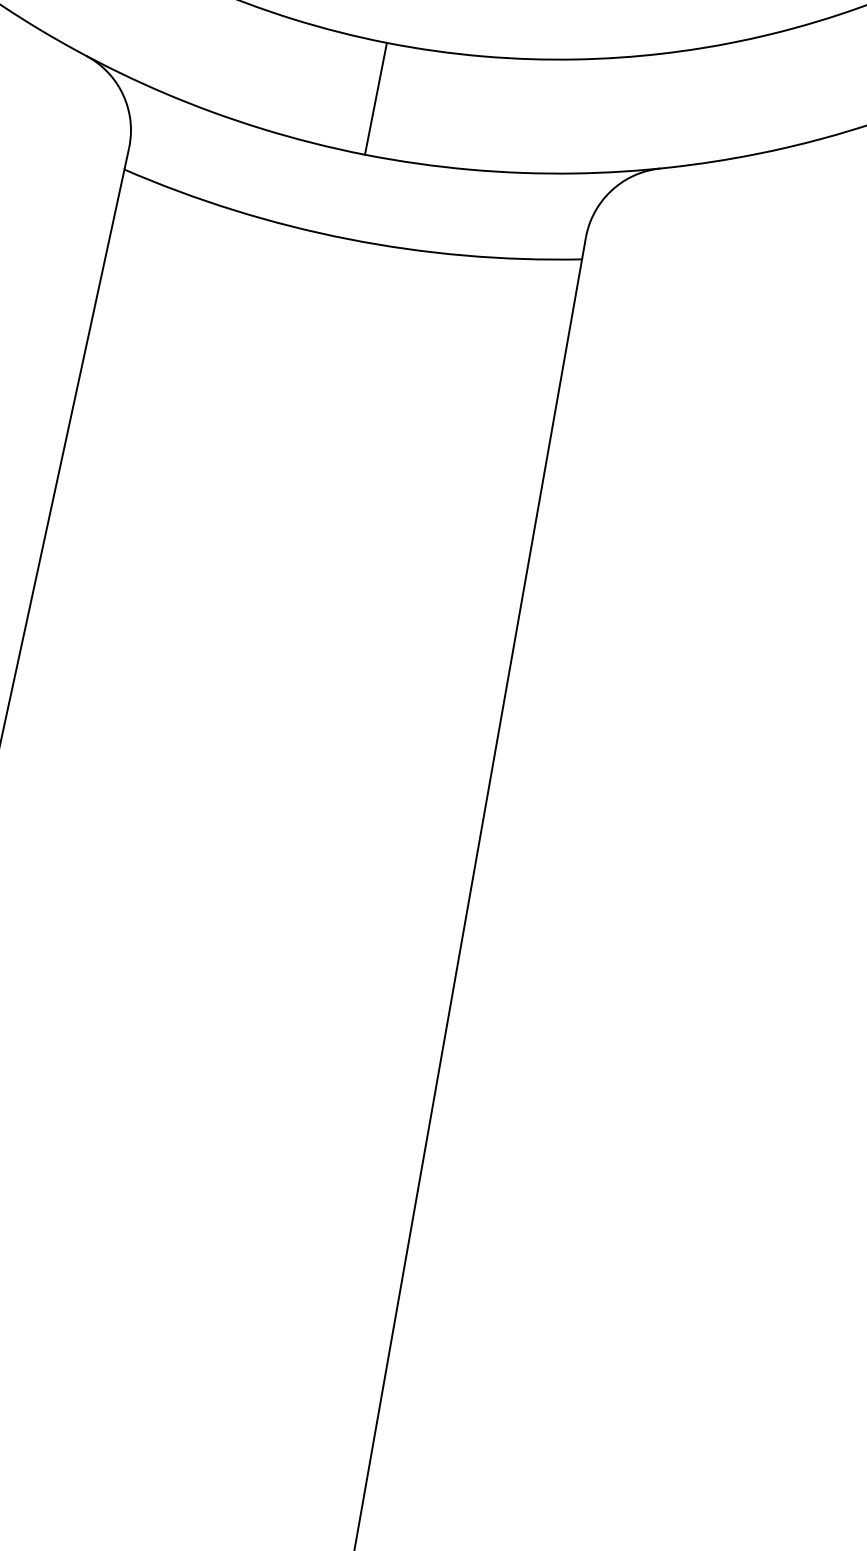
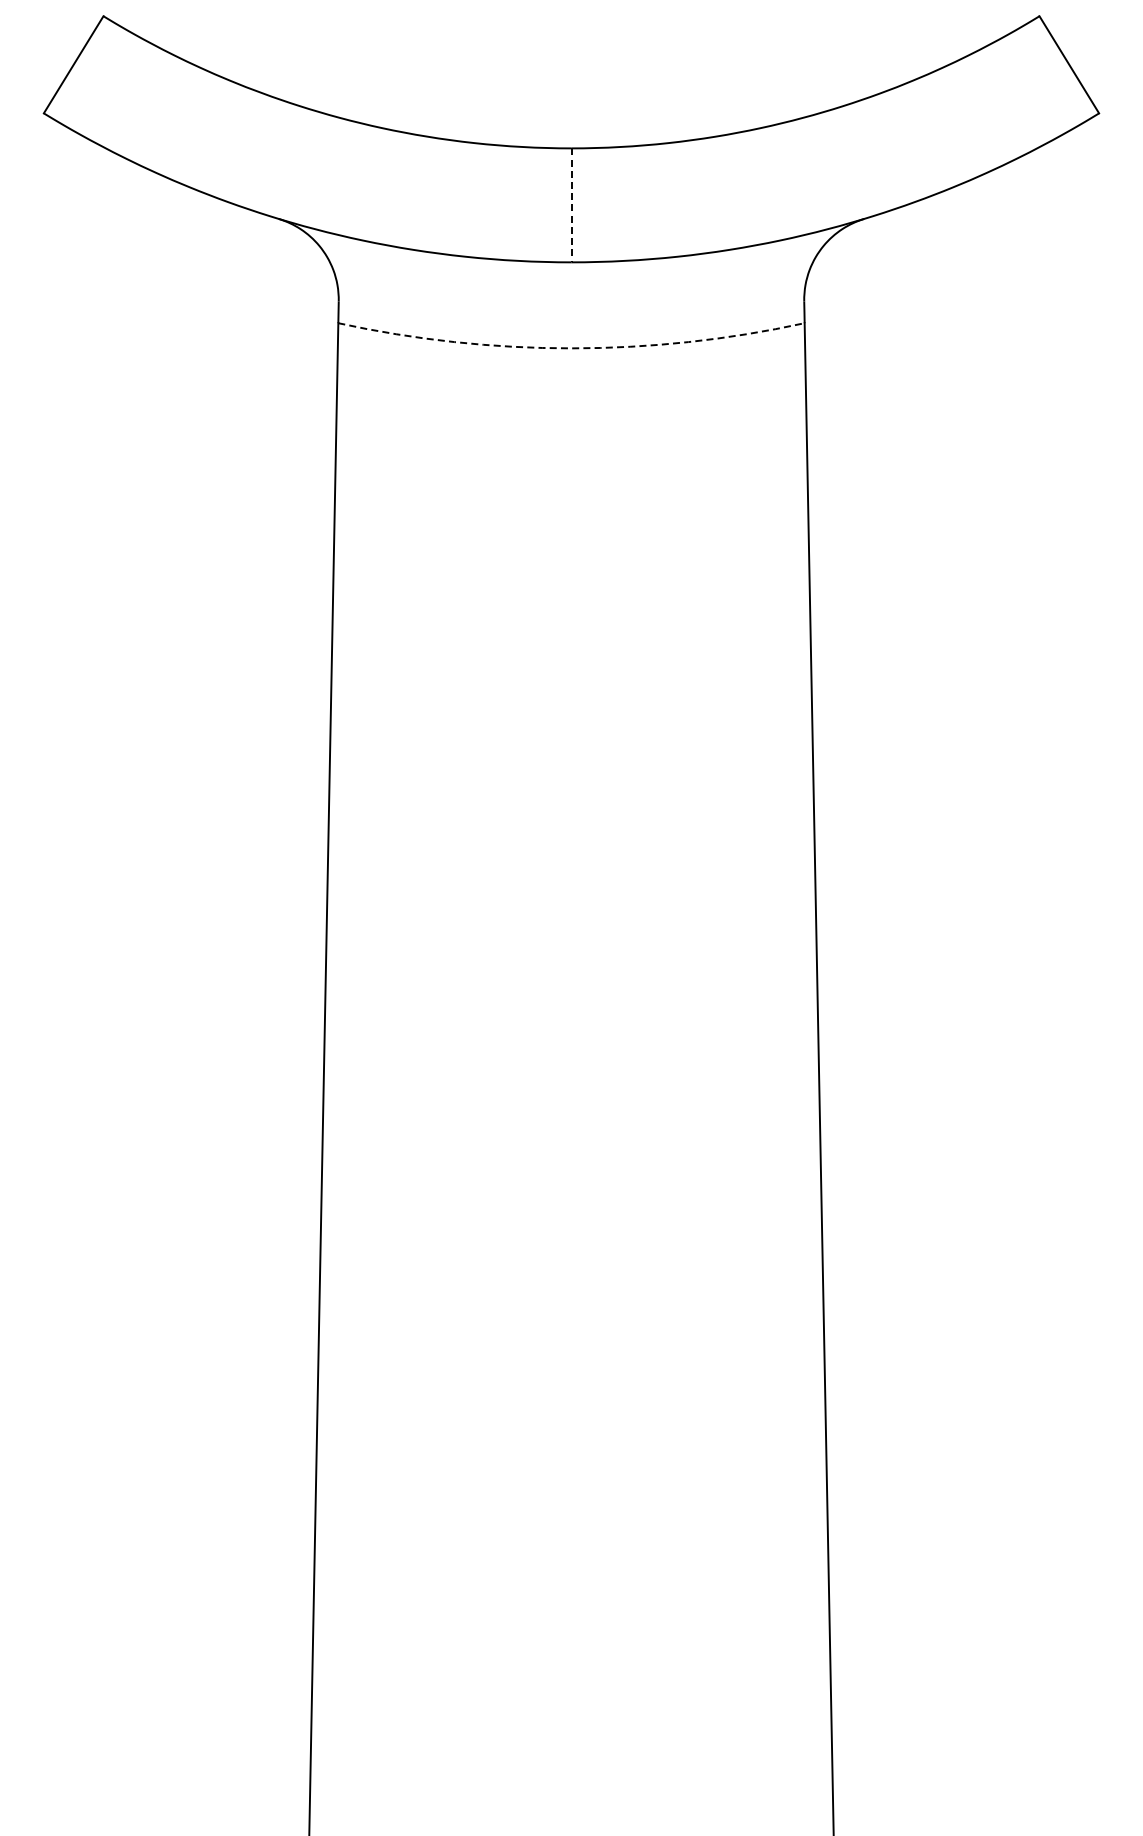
line: (375, 98) -> (571, 205), solid -> dashed
arc: (348, 239) -> (571, 348), solid -> dashed

